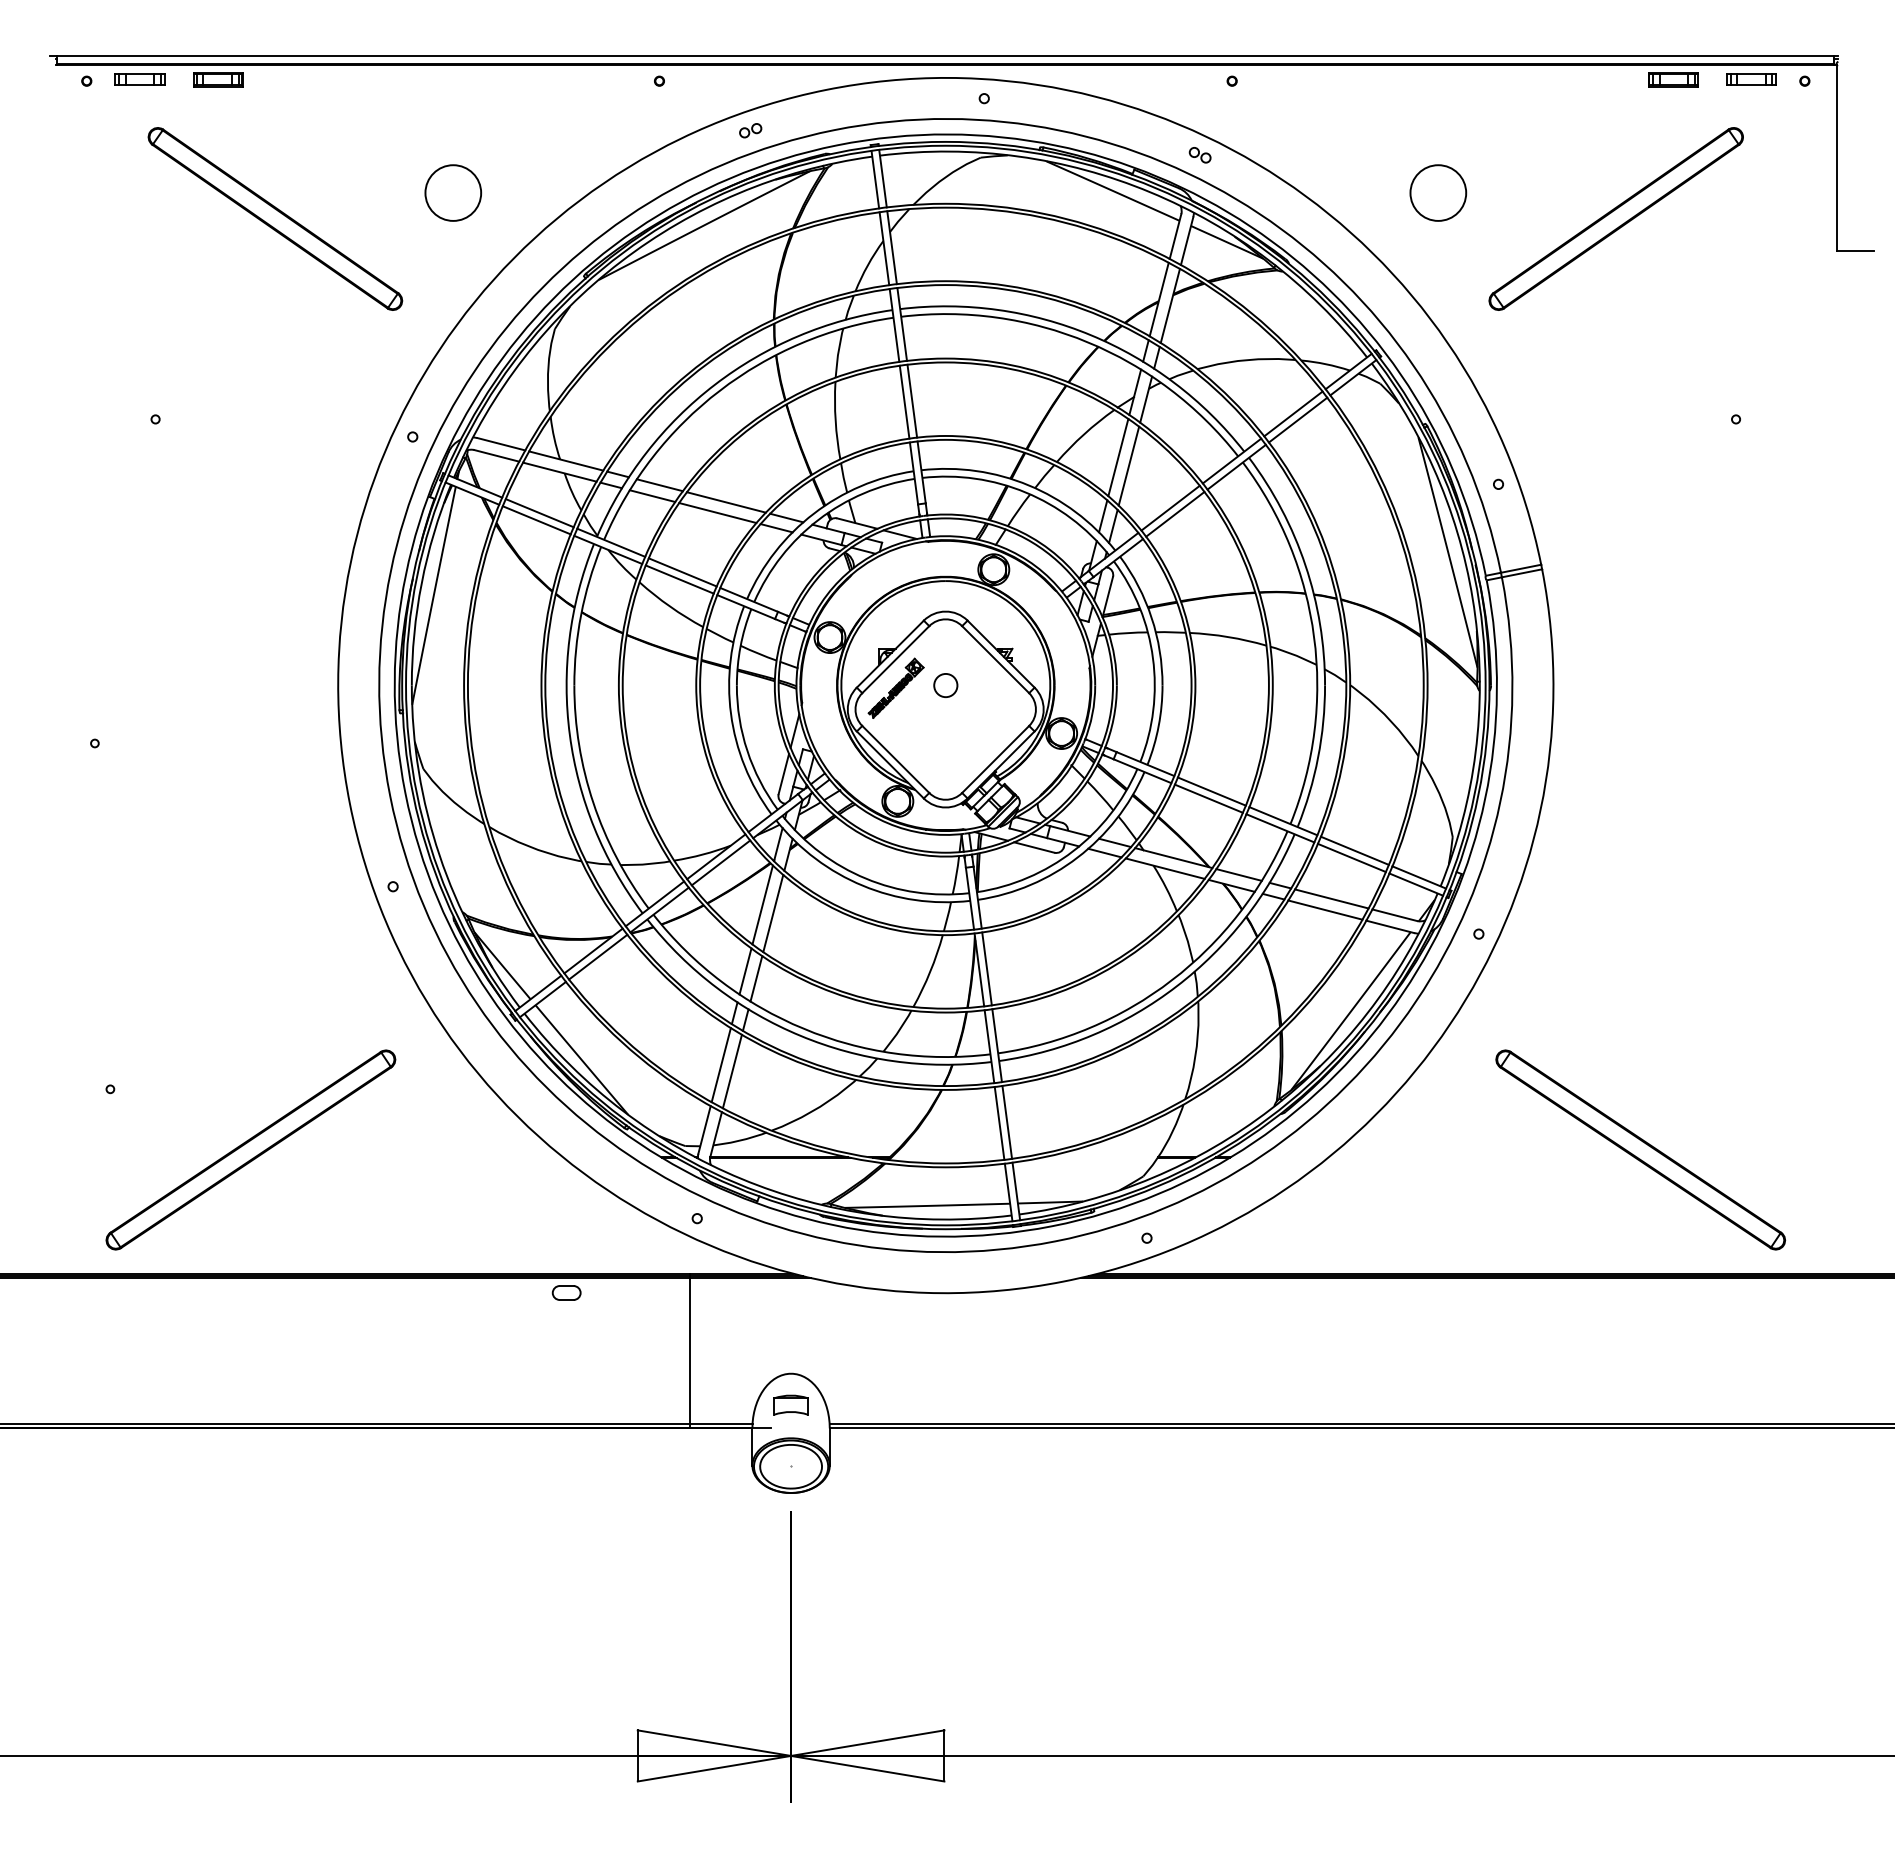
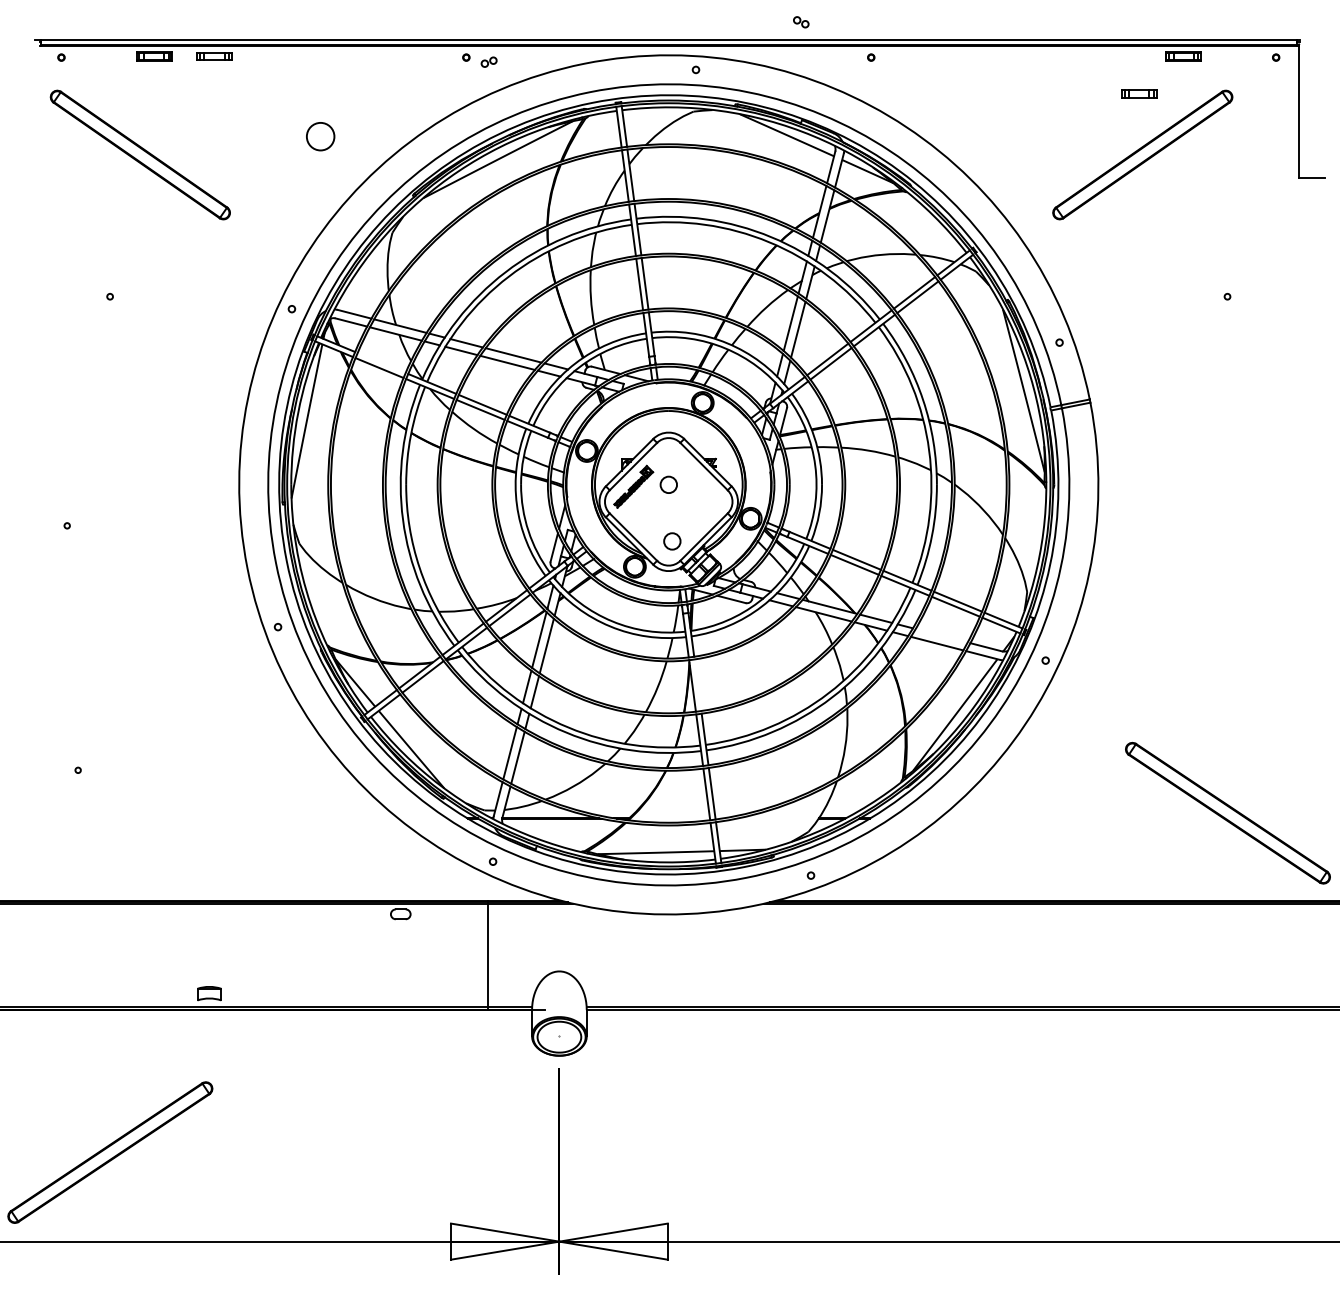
part: (139, 79) -> (213, 56), moved
part: (1751, 79) -> (1139, 93), moved
part: (750, 130) -> (489, 62), moved
part: (1199, 155) -> (800, 22), moved
circle: (453, 192) -> (320, 136), size x0.7
circle: (1438, 192) -> (1017, 136), removed
part: (275, 218) -> (140, 154), moved
line: (539, 513) -> (381, 363), removed
circle: (950, 765) -> (672, 541), added
line: (1331, 898) -> (941, 635), removed
line: (986, 968) -> (697, 684), removed
part: (250, 1149) -> (110, 1152), moved
part: (1640, 1149) -> (1227, 812), moved
part: (790, 1404) -> (209, 993), moved

